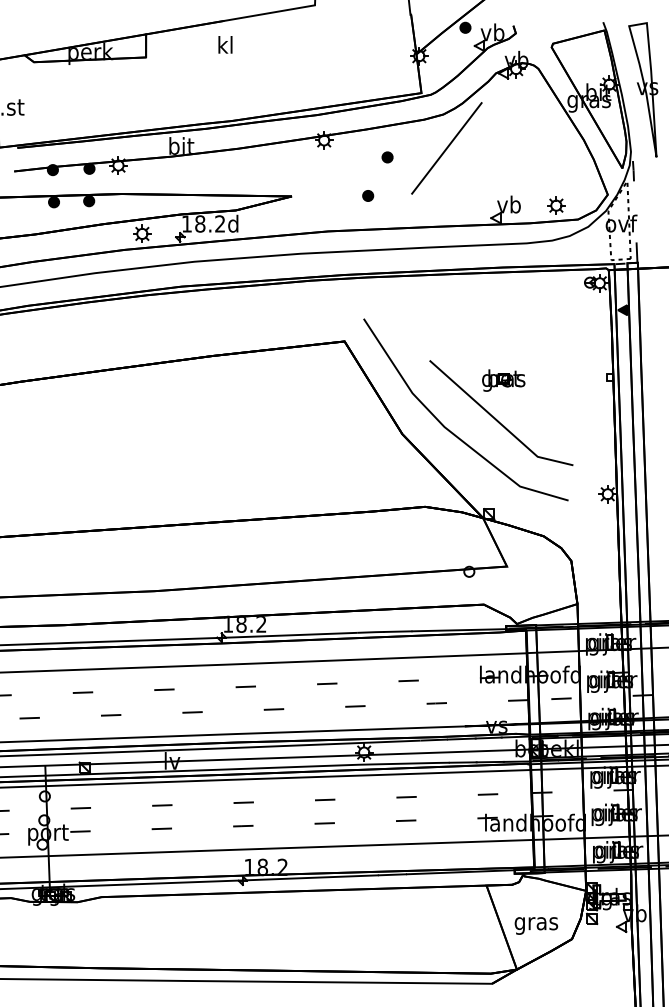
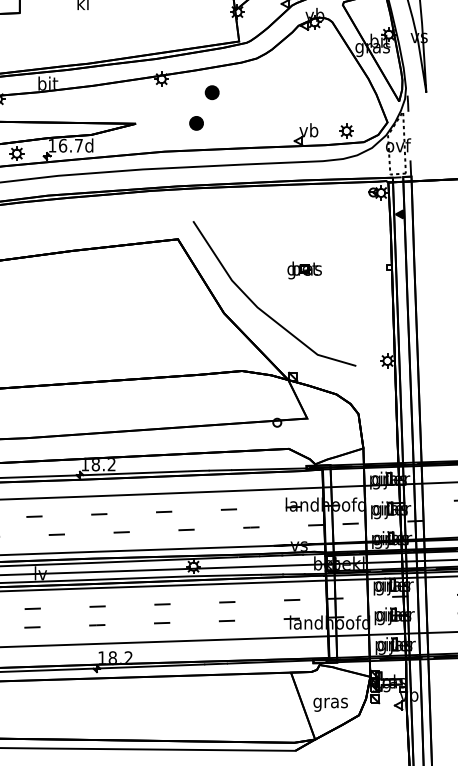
line: (446, 148) -> (259, 85), removed
part: (387, 157) -> (212, 92), size x1.6
part: (368, 195) -> (196, 123), size x1.6
text: (210, 223) -> (71, 145), 18.2d -> 16.7d
line: (496, 418) -> (298, 300), removed

